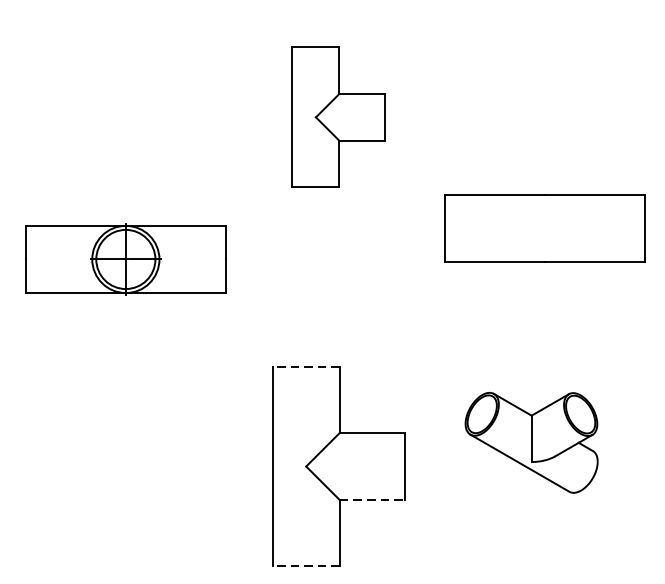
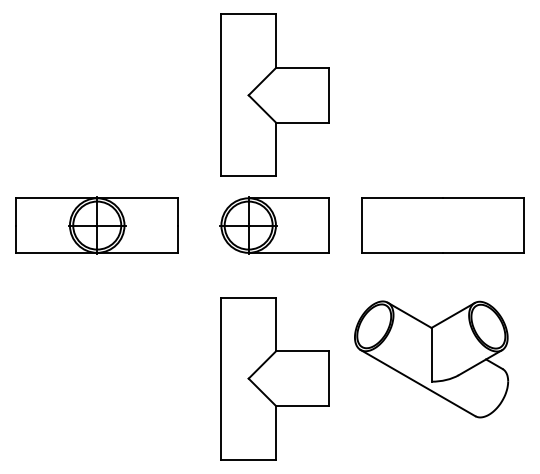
part: (338, 116) -> (274, 94), size x1.43
part: (544, 228) -> (442, 225), moved
part: (124, 259) -> (96, 225), moved
part: (338, 277) -> (274, 225), added
line: (306, 366) -> (248, 297), dashed -> solid
part: (531, 442) -> (431, 359), size x1.43
line: (372, 499) -> (302, 405), dashed -> solid
line: (306, 566) -> (248, 459), dashed -> solid

